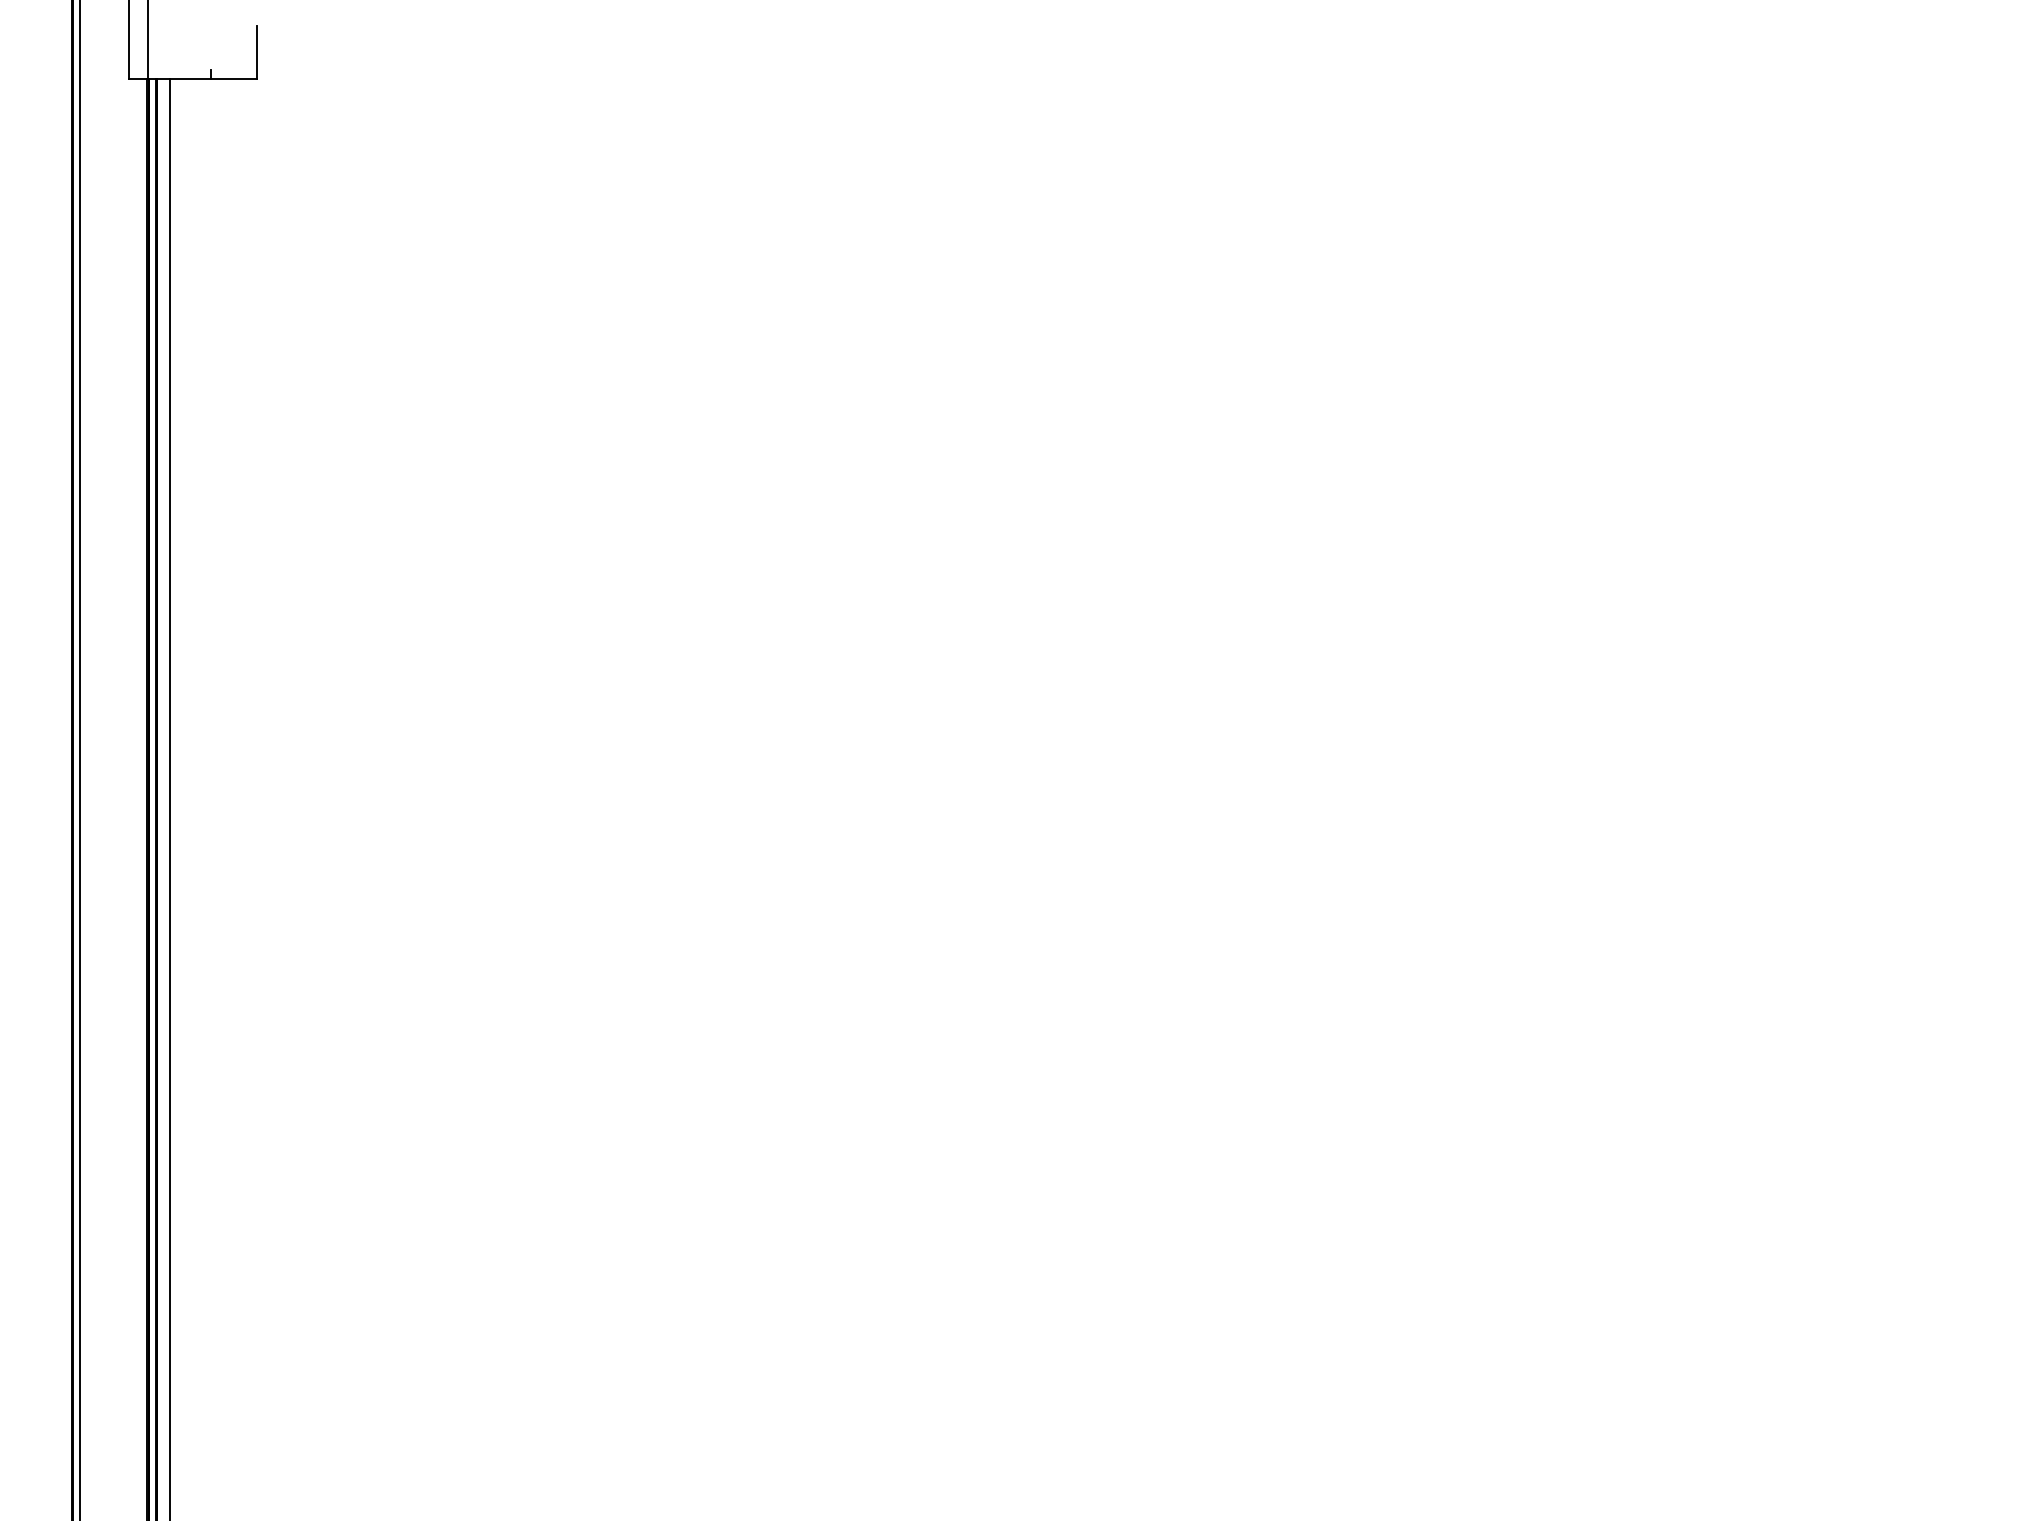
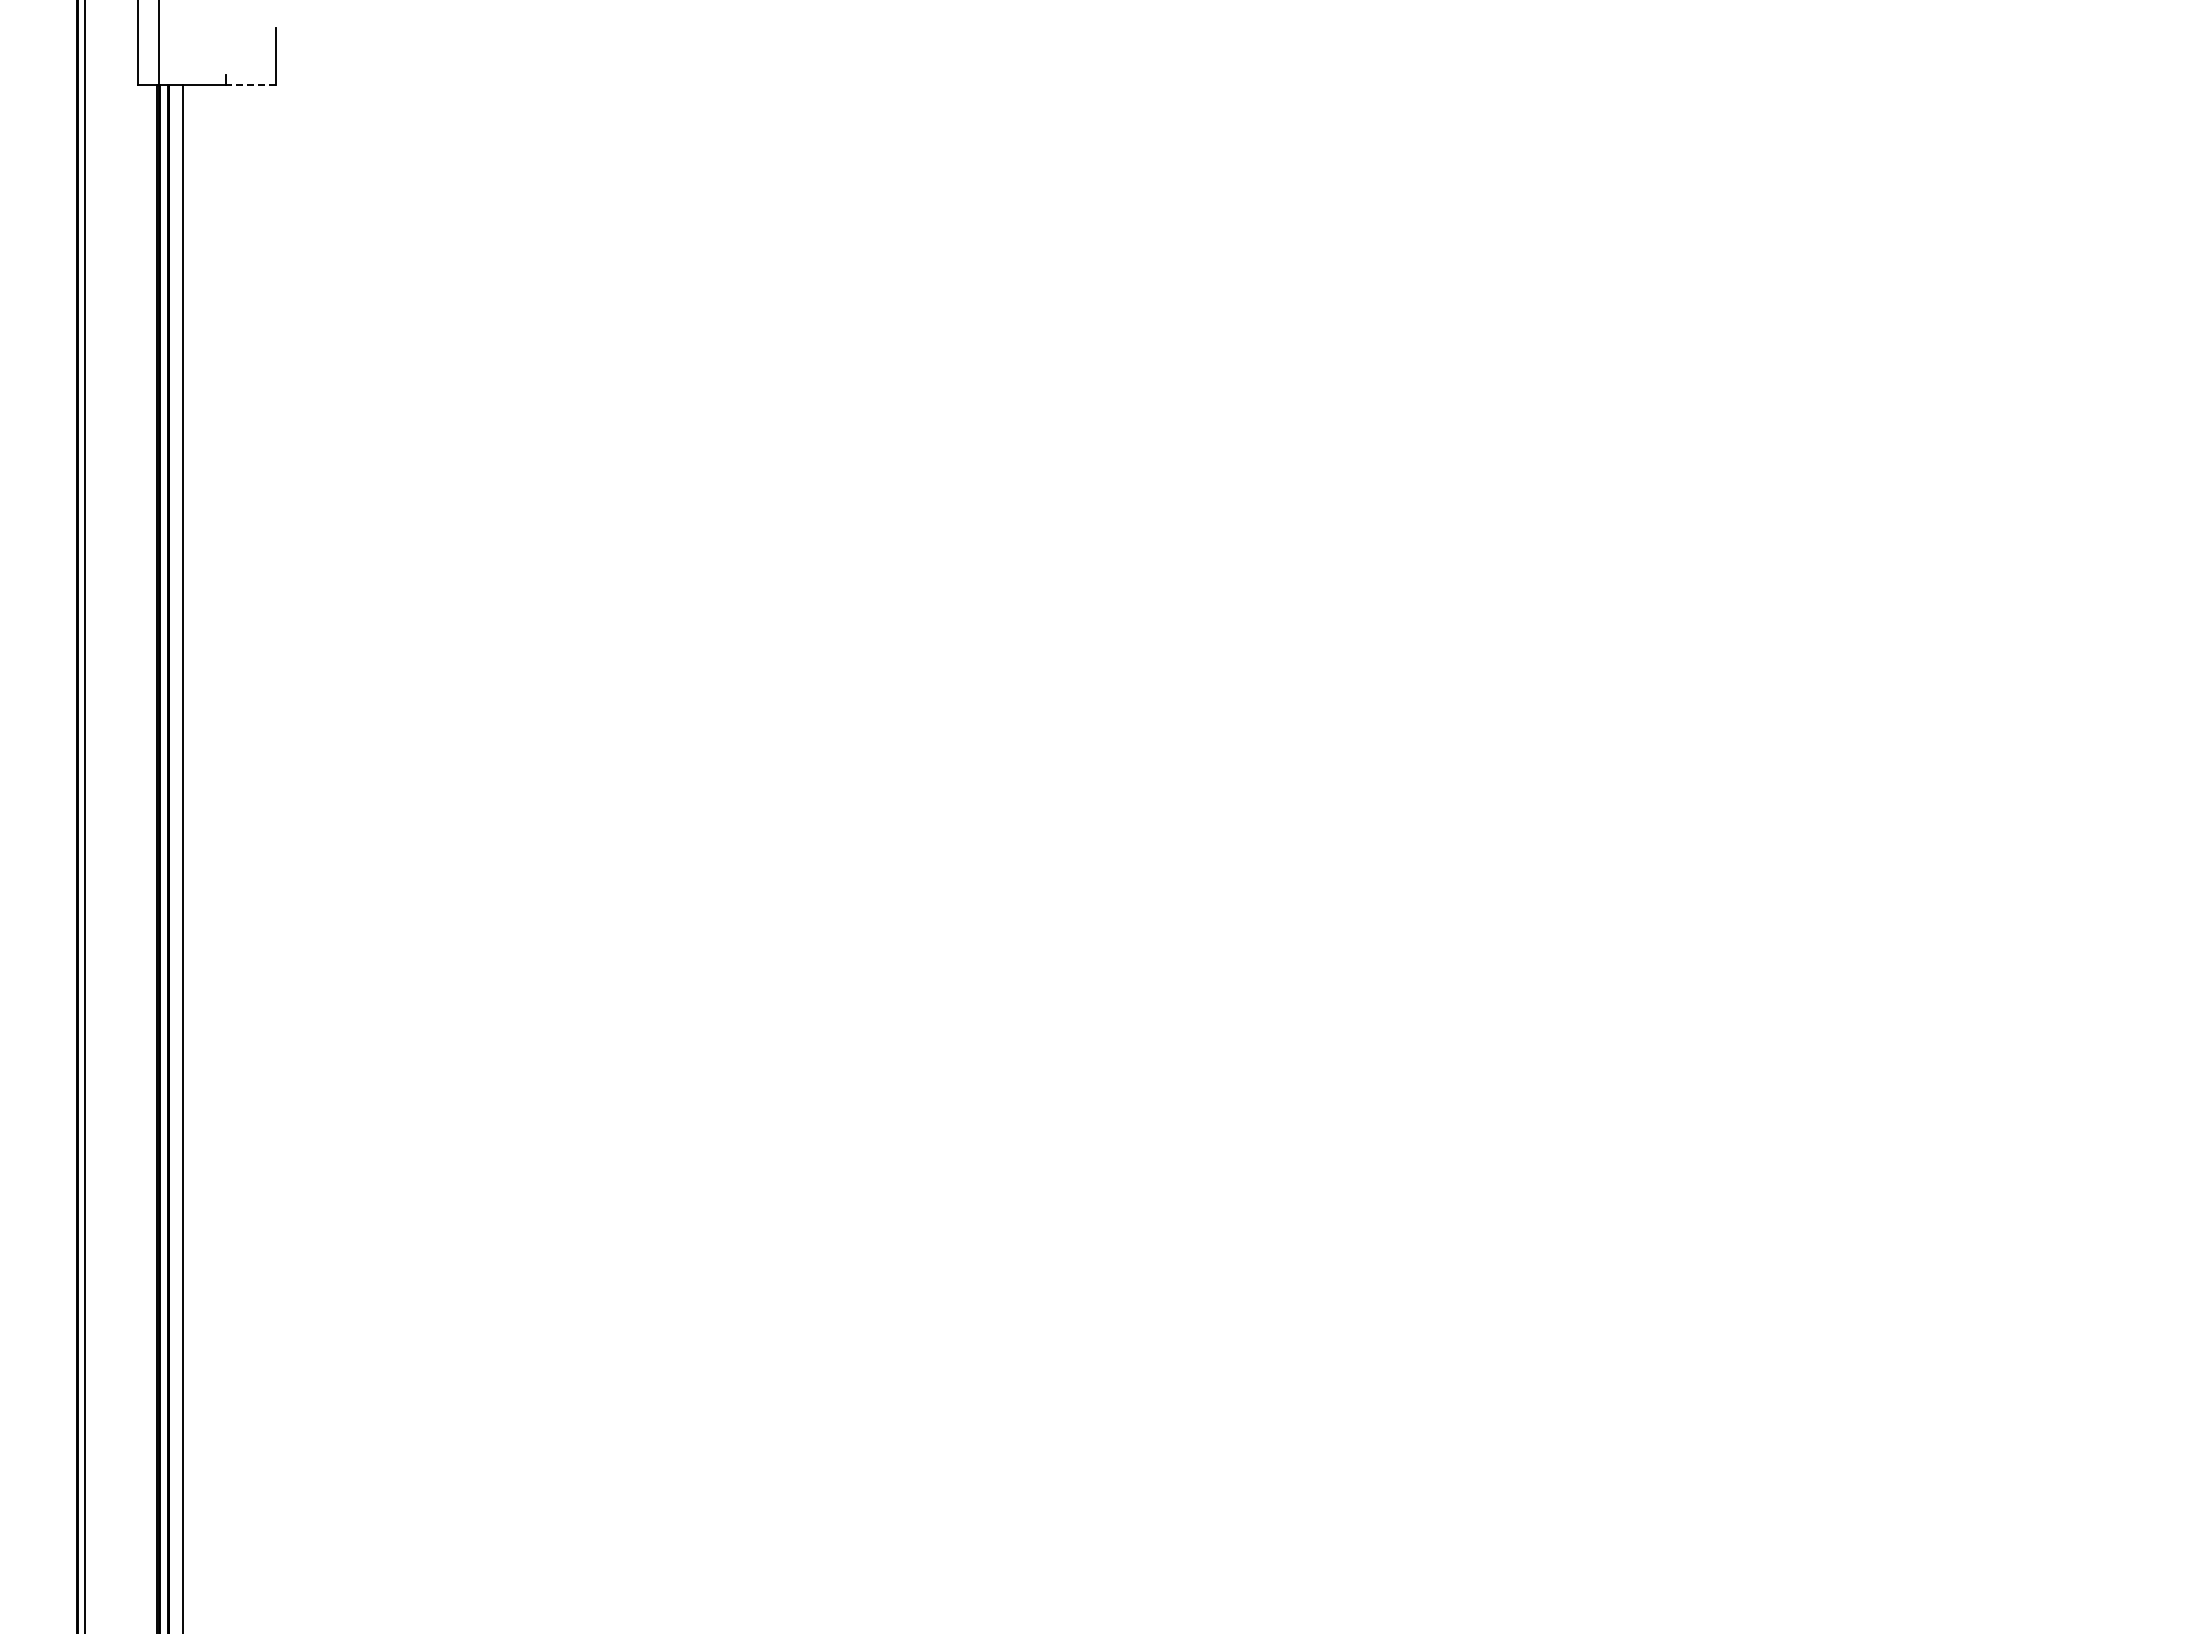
line: (234, 79) -> (251, 85), solid -> dashed

